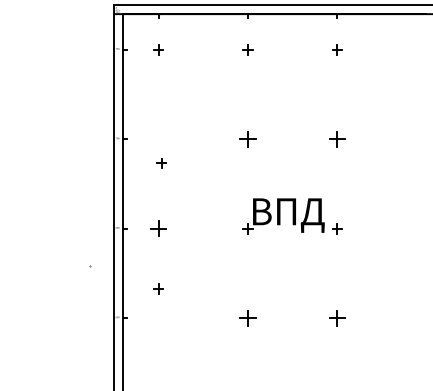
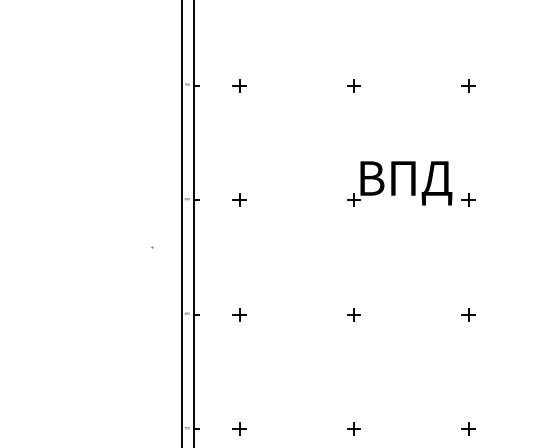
part: (247, 139) -> (353, 85), size x0.62
part: (337, 139) -> (468, 85), size x0.62
part: (161, 163) -> (239, 85), moved
part: (158, 228) -> (239, 199), size x0.62
part: (158, 288) -> (239, 313), moved
part: (247, 317) -> (353, 313), size x0.62
part: (337, 317) -> (468, 313), size x0.62

